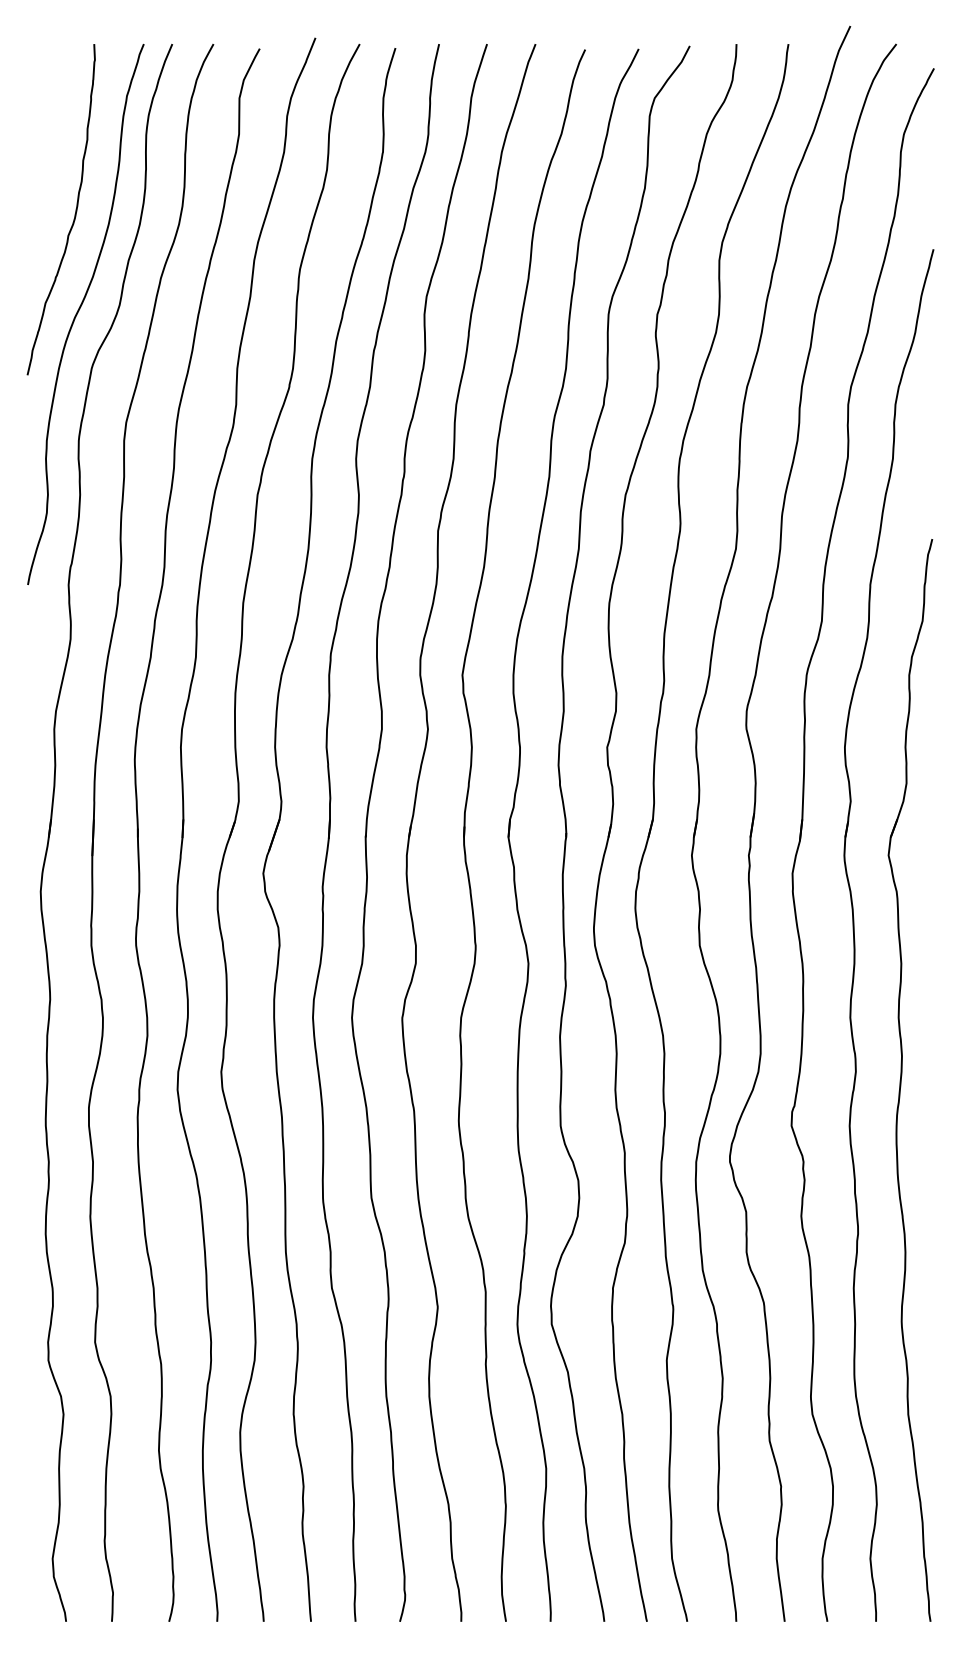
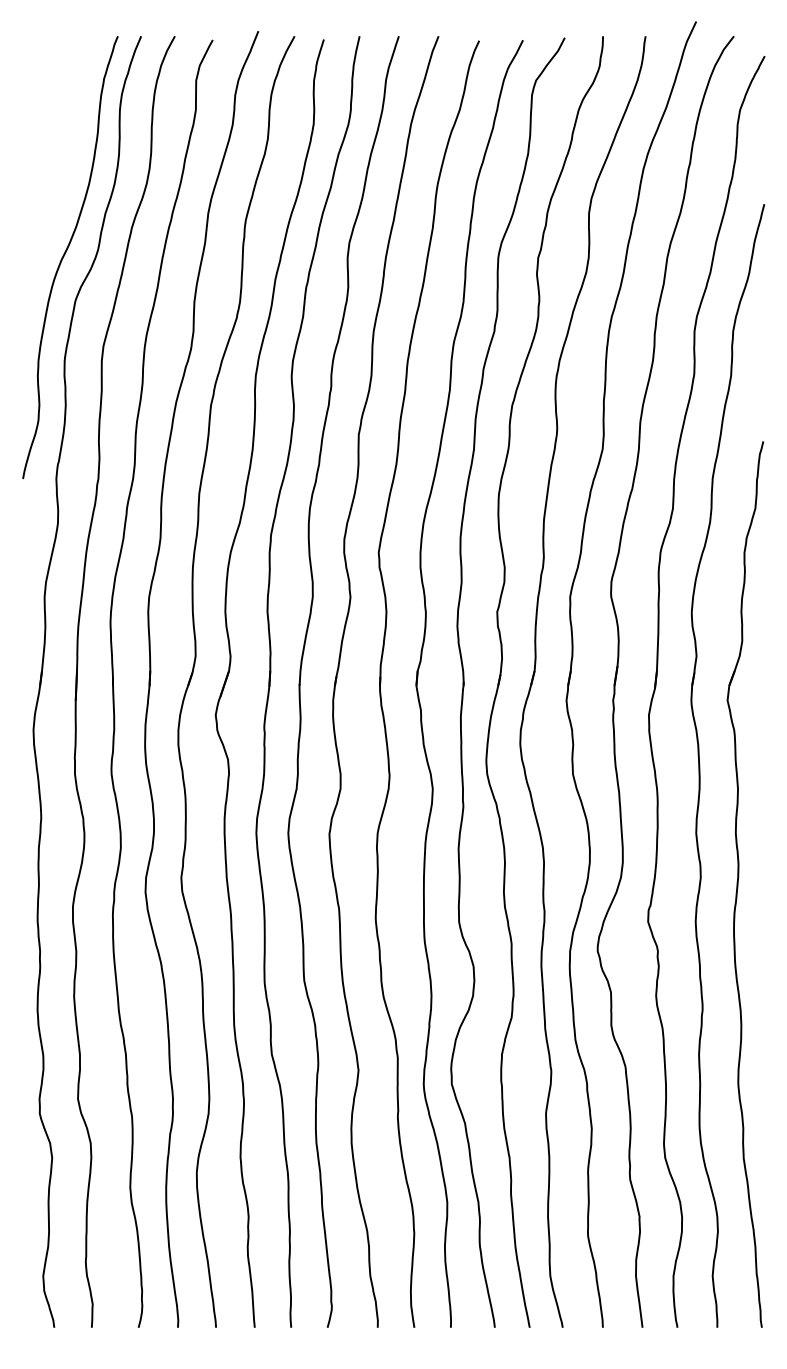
curve: (74, 214) -> (61, 175), removed

